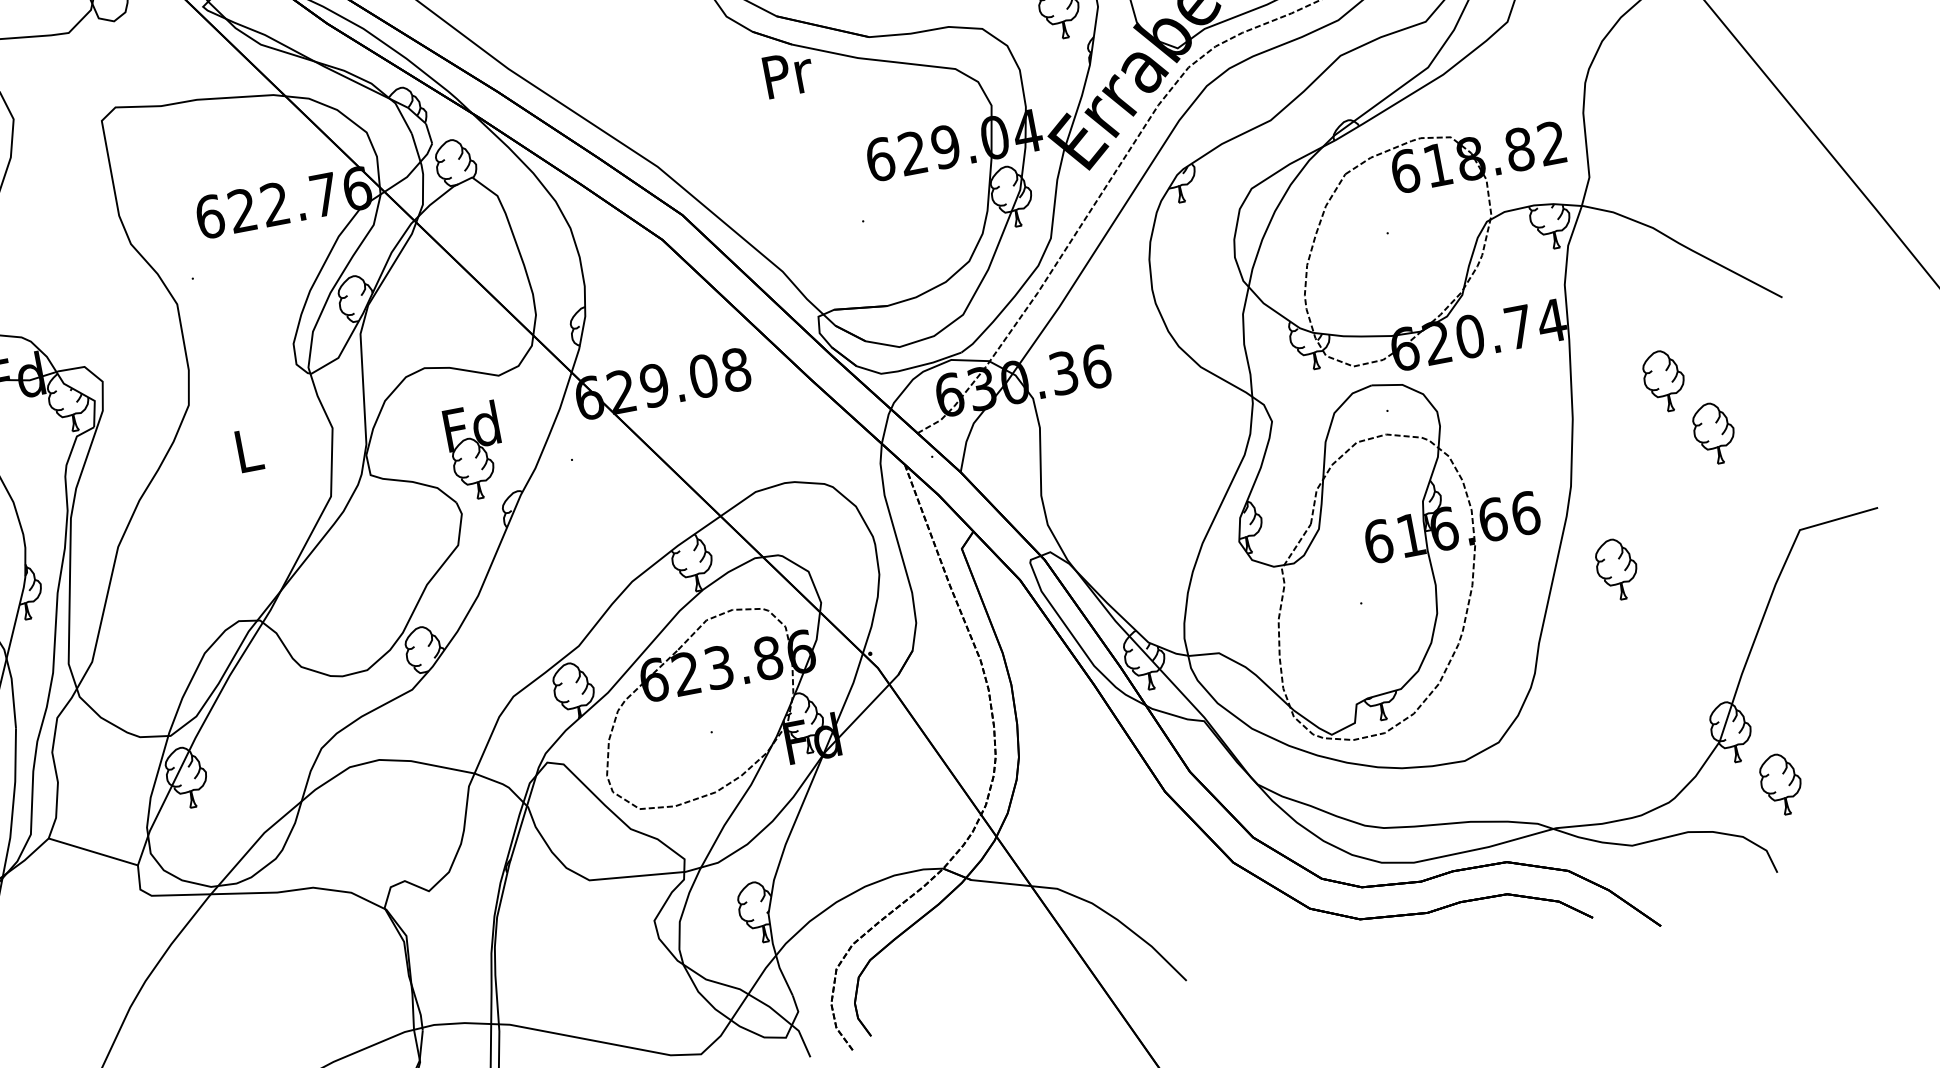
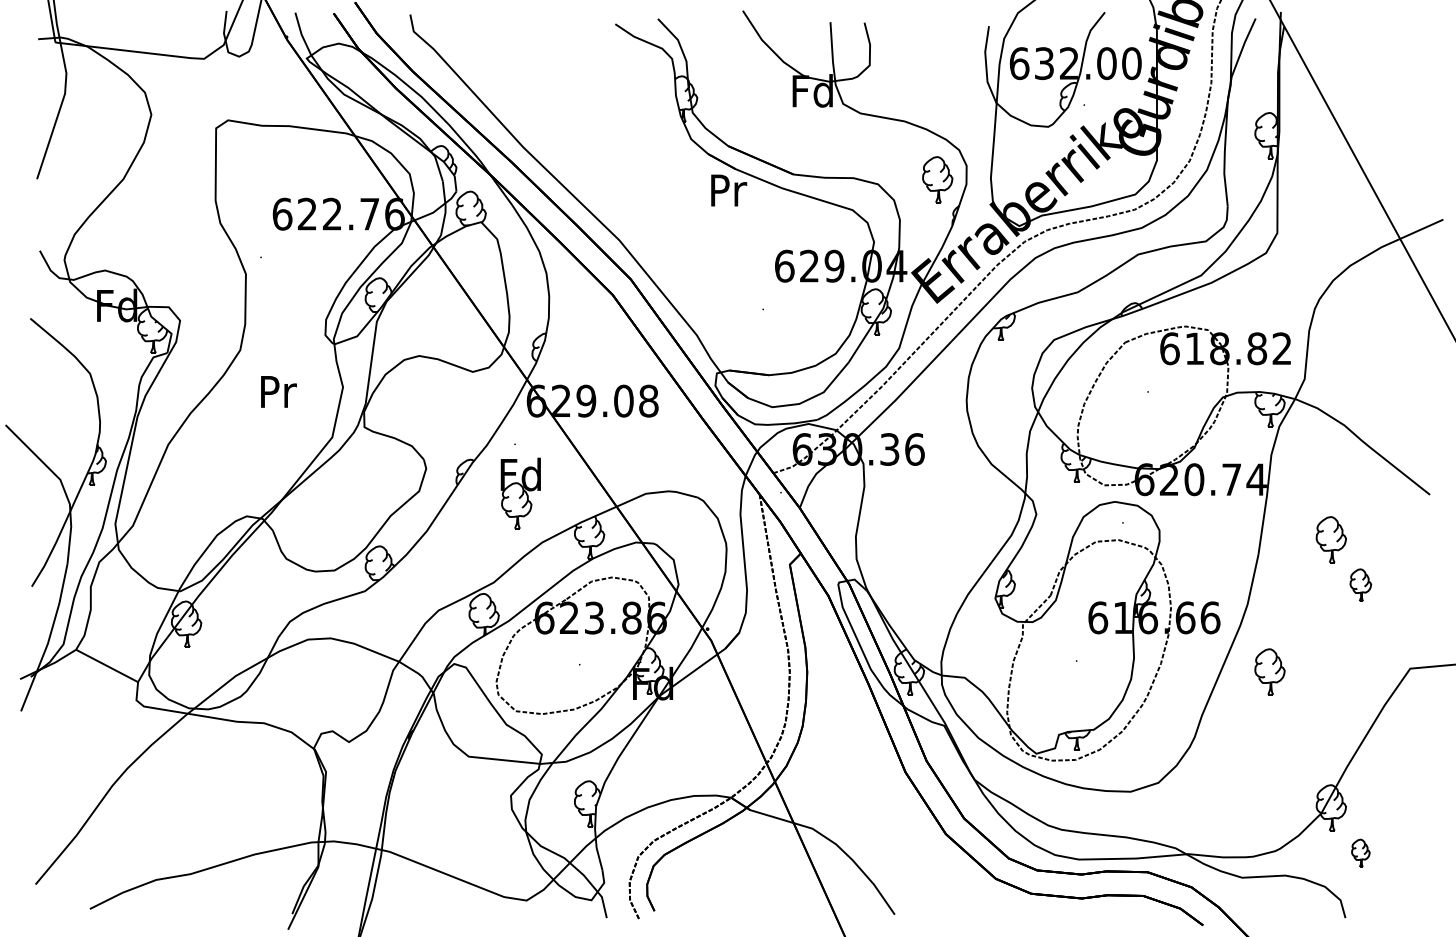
part: (1713, 432) -> (1360, 584), size x0.7
text: (249, 449) -> (278, 391), L -> Pr
part: (476, 451) -> (520, 493), moved
part: (1780, 783) -> (1360, 852), size x0.6

